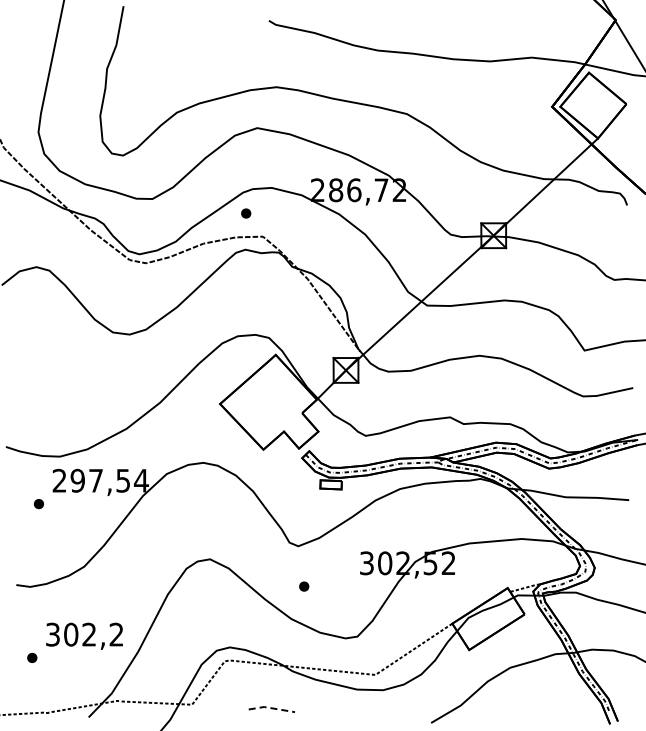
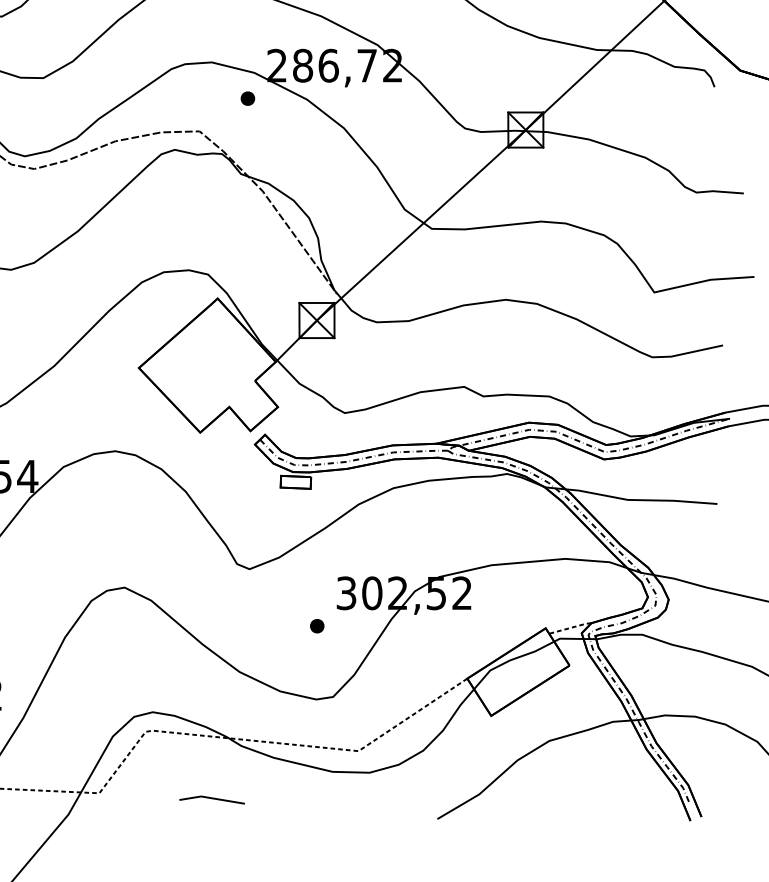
part: (246, 213) -> (248, 98), moved
part: (304, 586) -> (317, 626), moved
line: (271, 708) -> (211, 798), dashed -> solid

